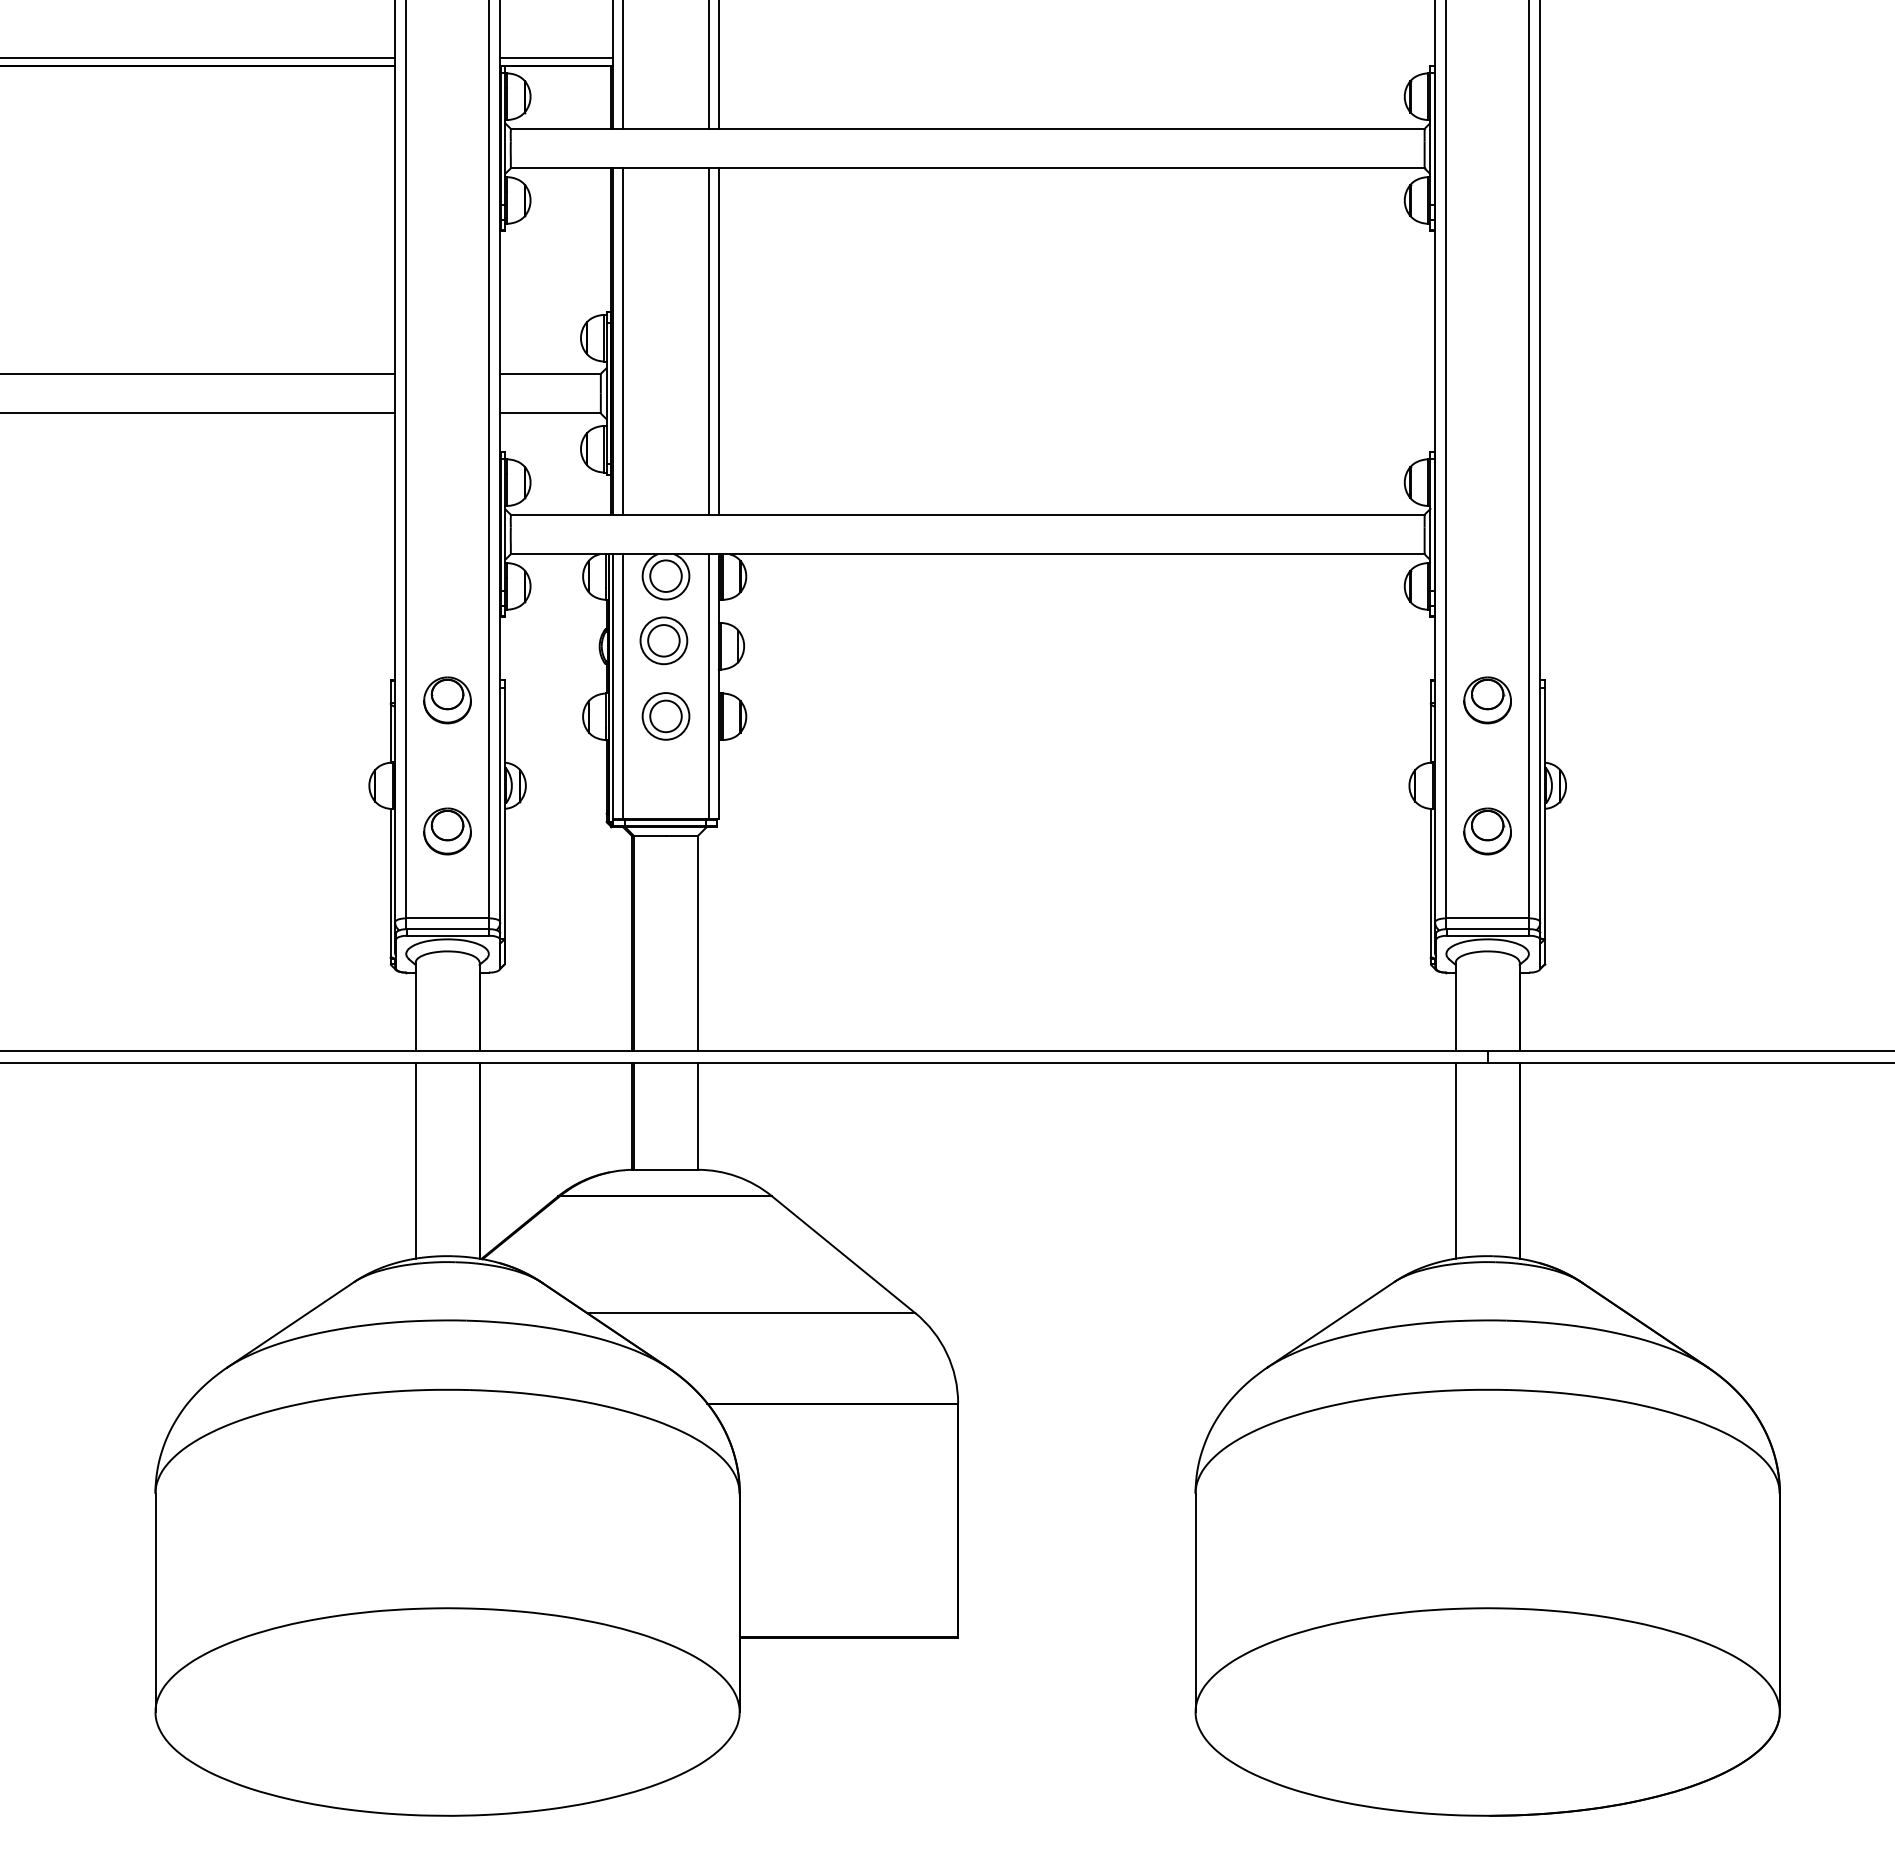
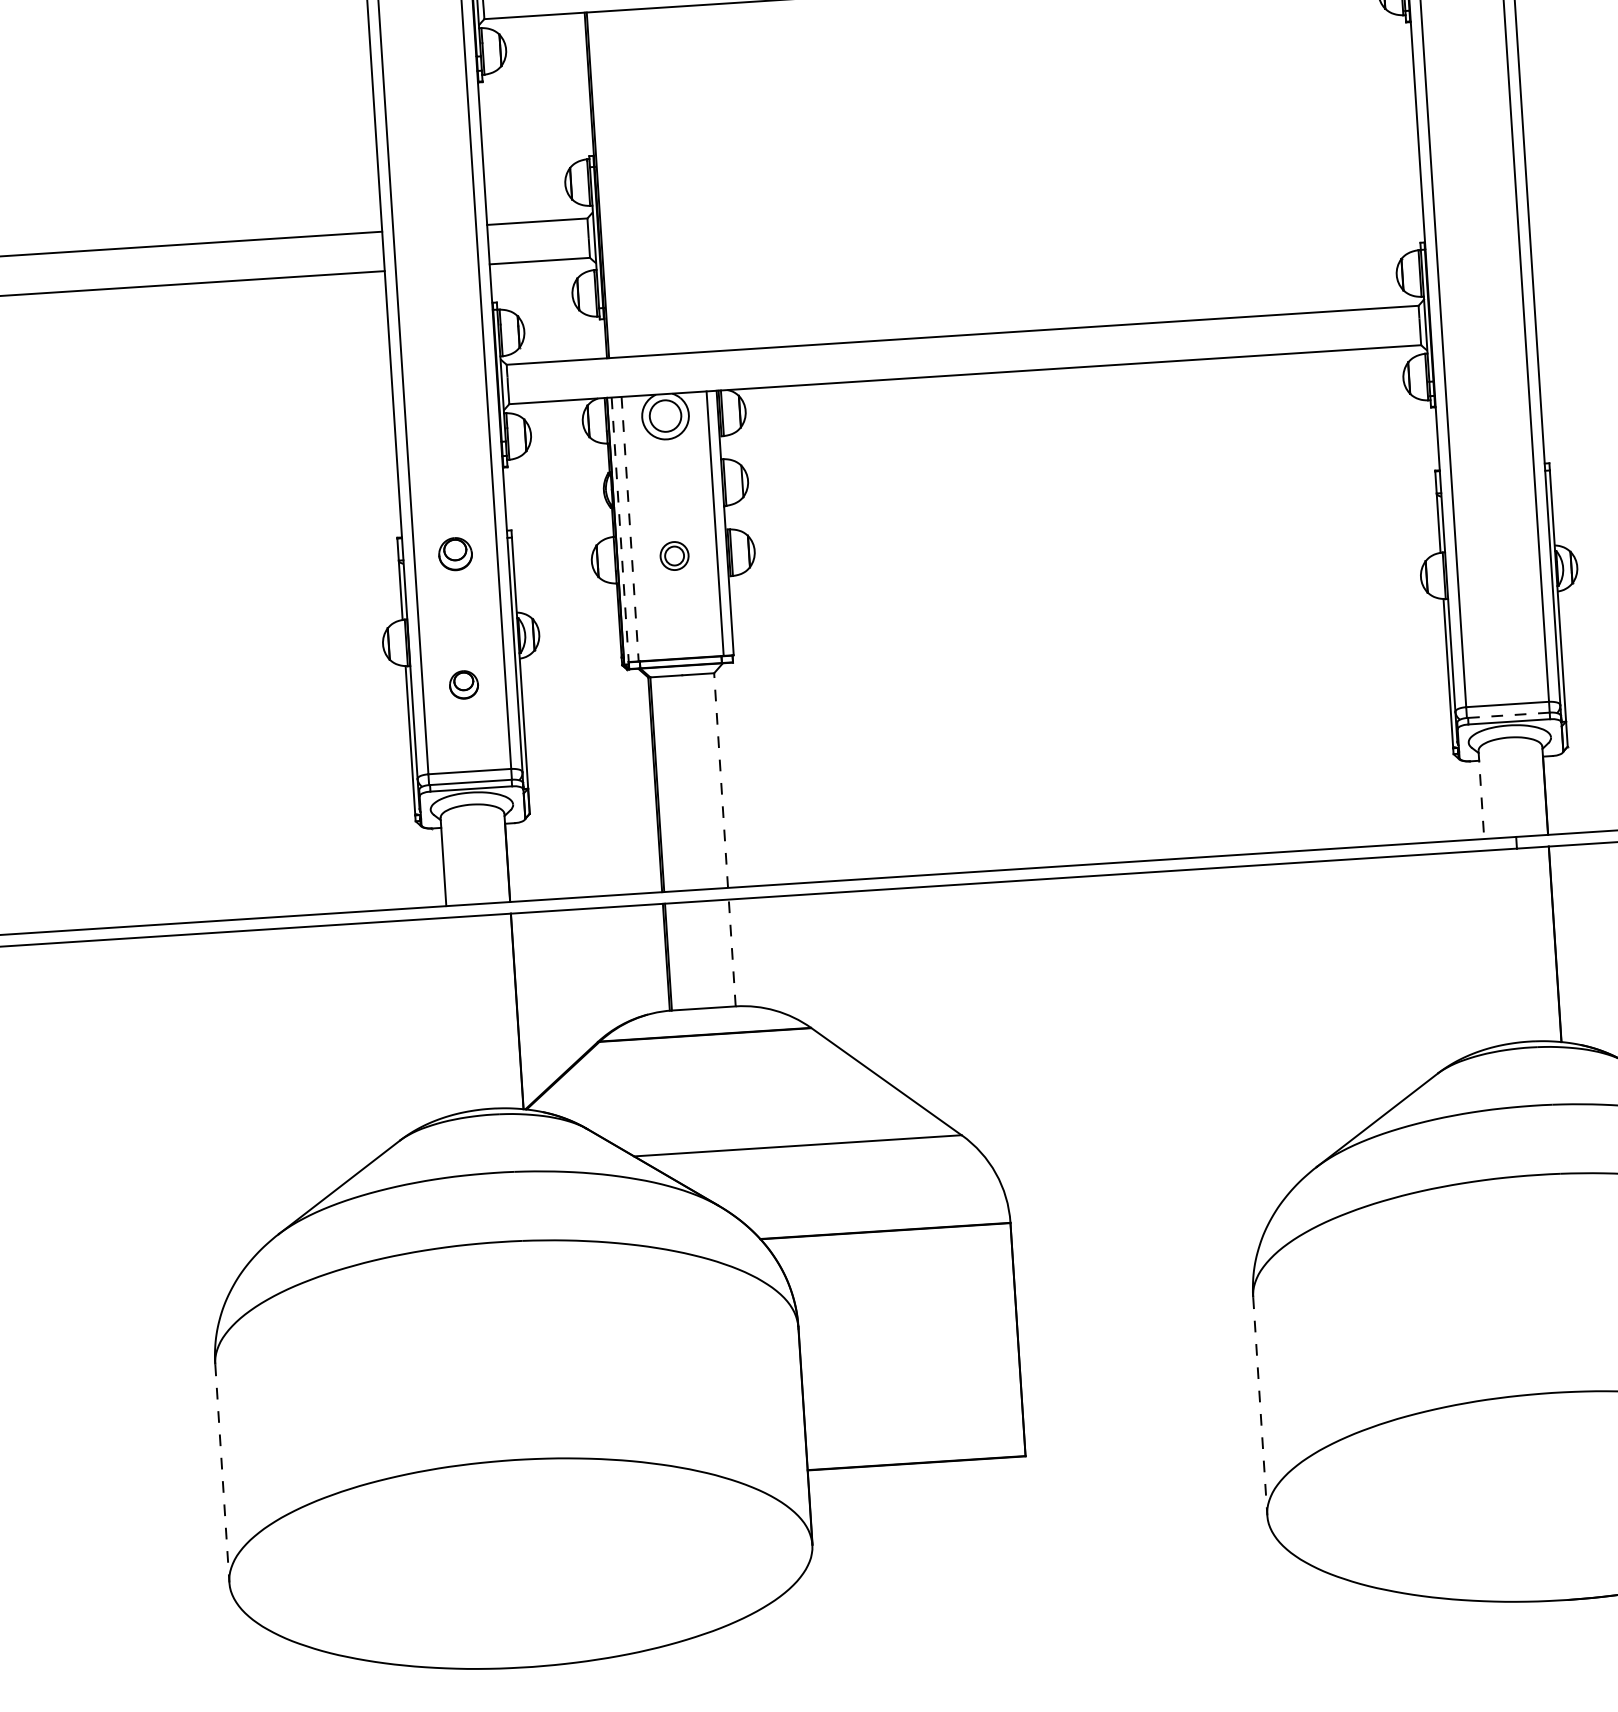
line: (623, 341) -> (607, 184), removed
line: (708, 341) -> (692, 179), removed
line: (718, 341) -> (702, 178), removed
part: (663, 640) -> (667, 480), removed
line: (613, 686) -> (620, 529), solid -> dashed
line: (623, 686) -> (630, 528), solid -> dashed
part: (447, 700) -> (455, 554), size x0.7
part: (1487, 700) -> (1493, 487), removed
part: (665, 716) -> (674, 556), size x0.6
part: (447, 831) -> (463, 684), size x0.6
part: (1487, 831) -> (1501, 617), removed
line: (1488, 929) -> (1509, 715), solid -> dashed
line: (697, 943) -> (720, 780), solid -> dashed
line: (1455, 1007) -> (1481, 795), solid -> dashed
line: (697, 1116) -> (731, 953), solid -> dashed
line: (415, 1160) -> (453, 1015), removed
line: (1455, 1160) -> (1491, 948), removed
line: (155, 1603) -> (222, 1474), solid -> dashed
line: (1195, 1603) -> (1260, 1407), solid -> dashed

